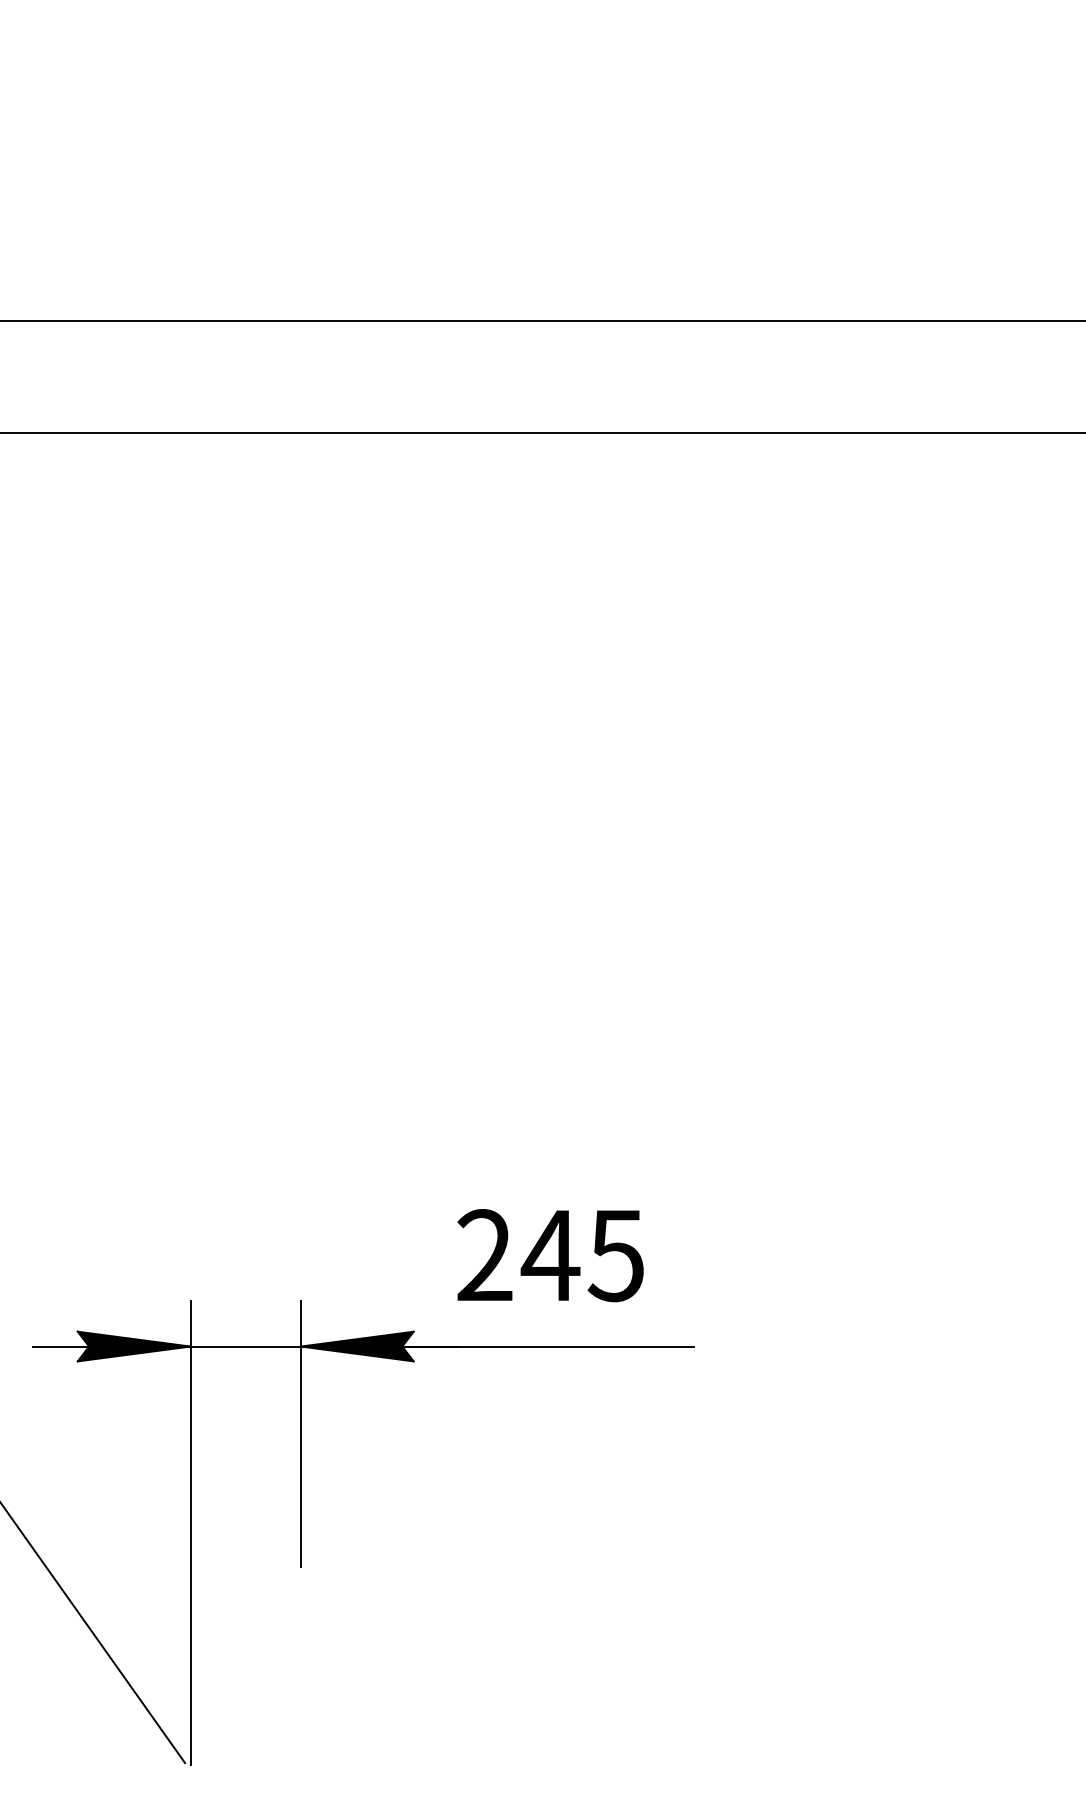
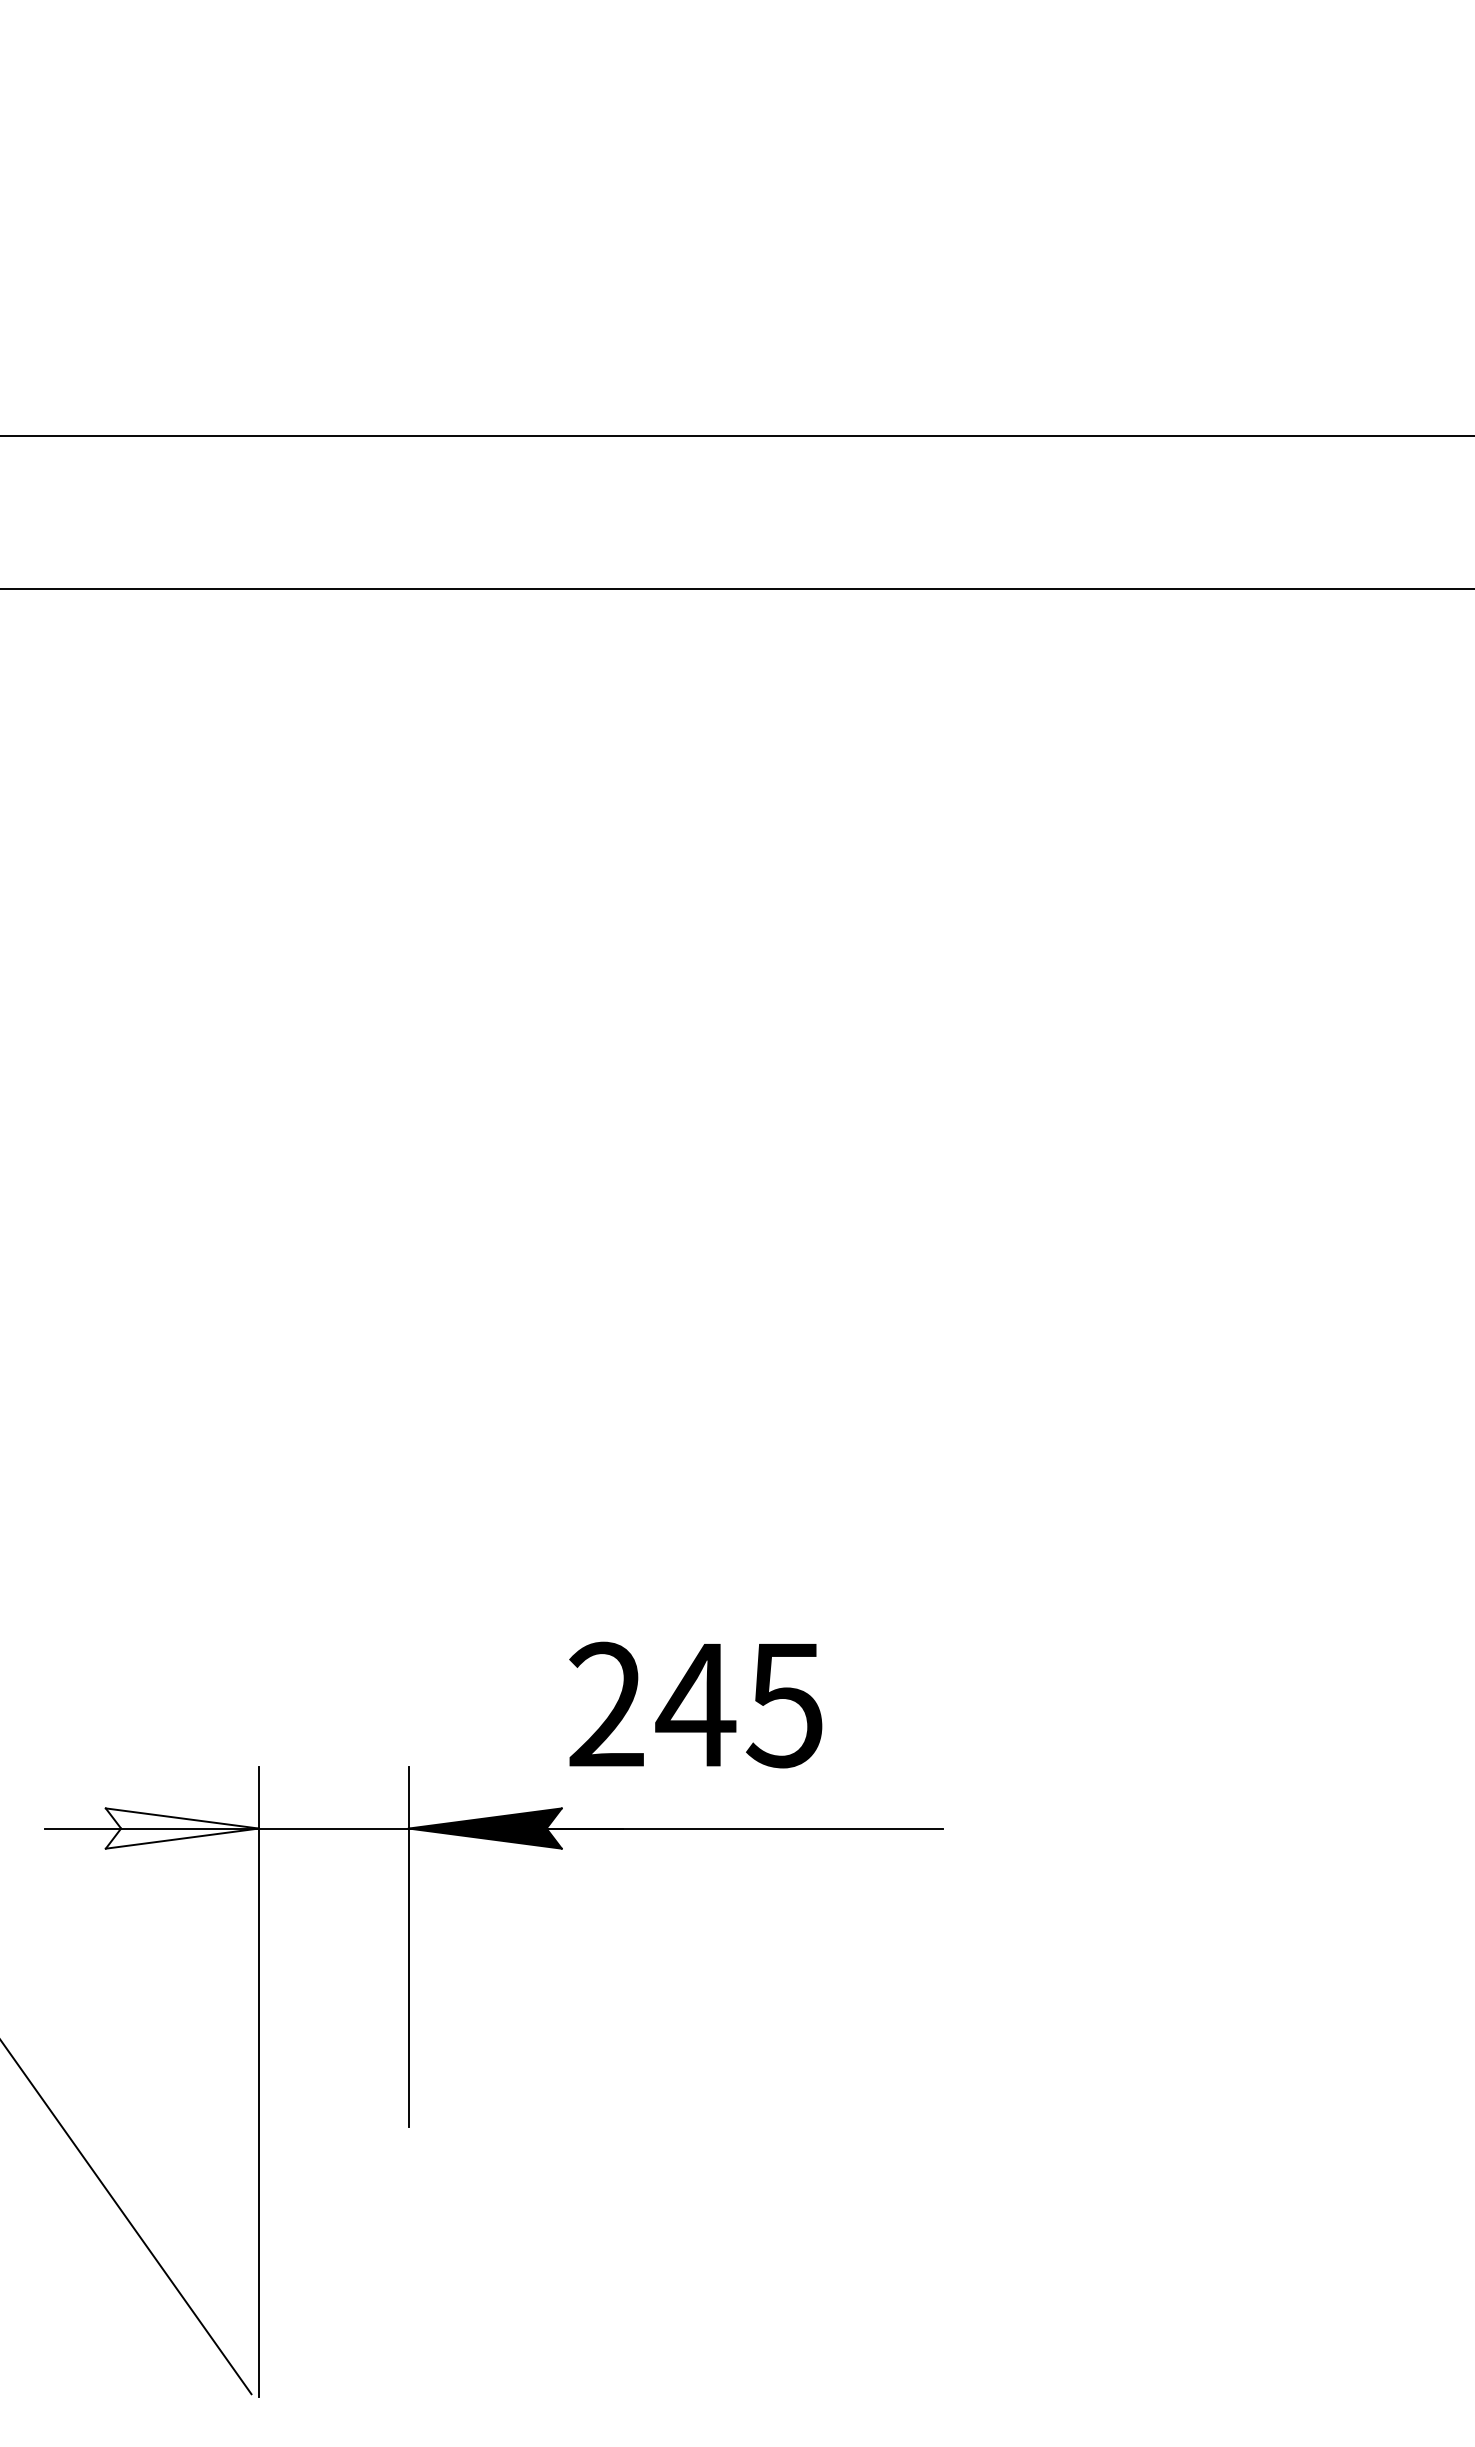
text: (550, 1255) -> (695, 1704), moved
fill: (133, 1346) -> (181, 1828), removed

